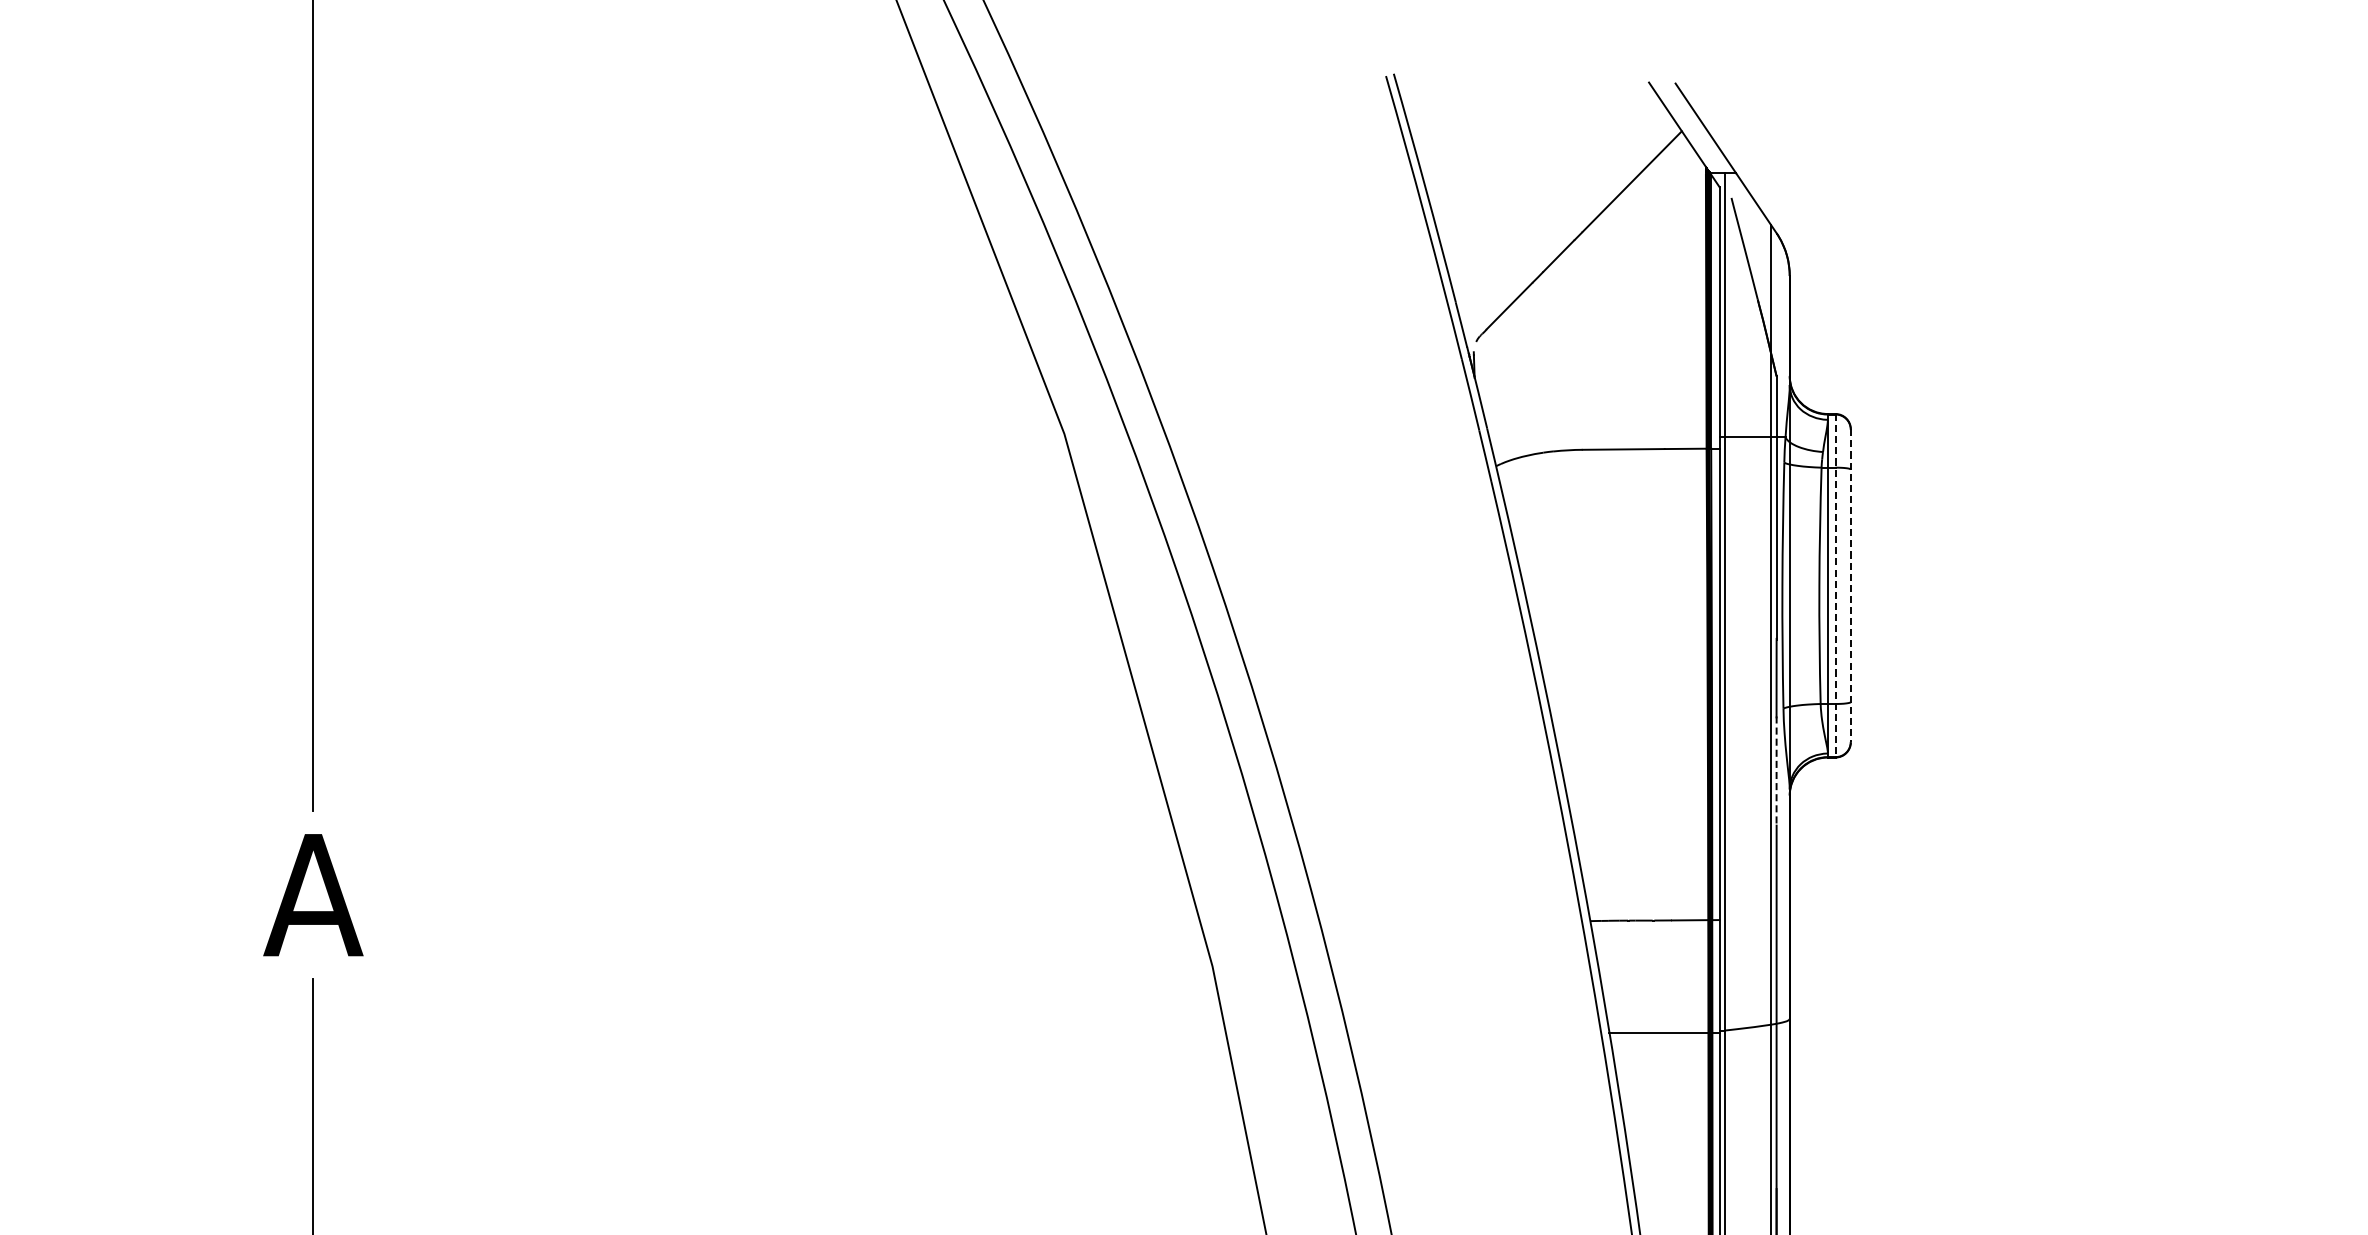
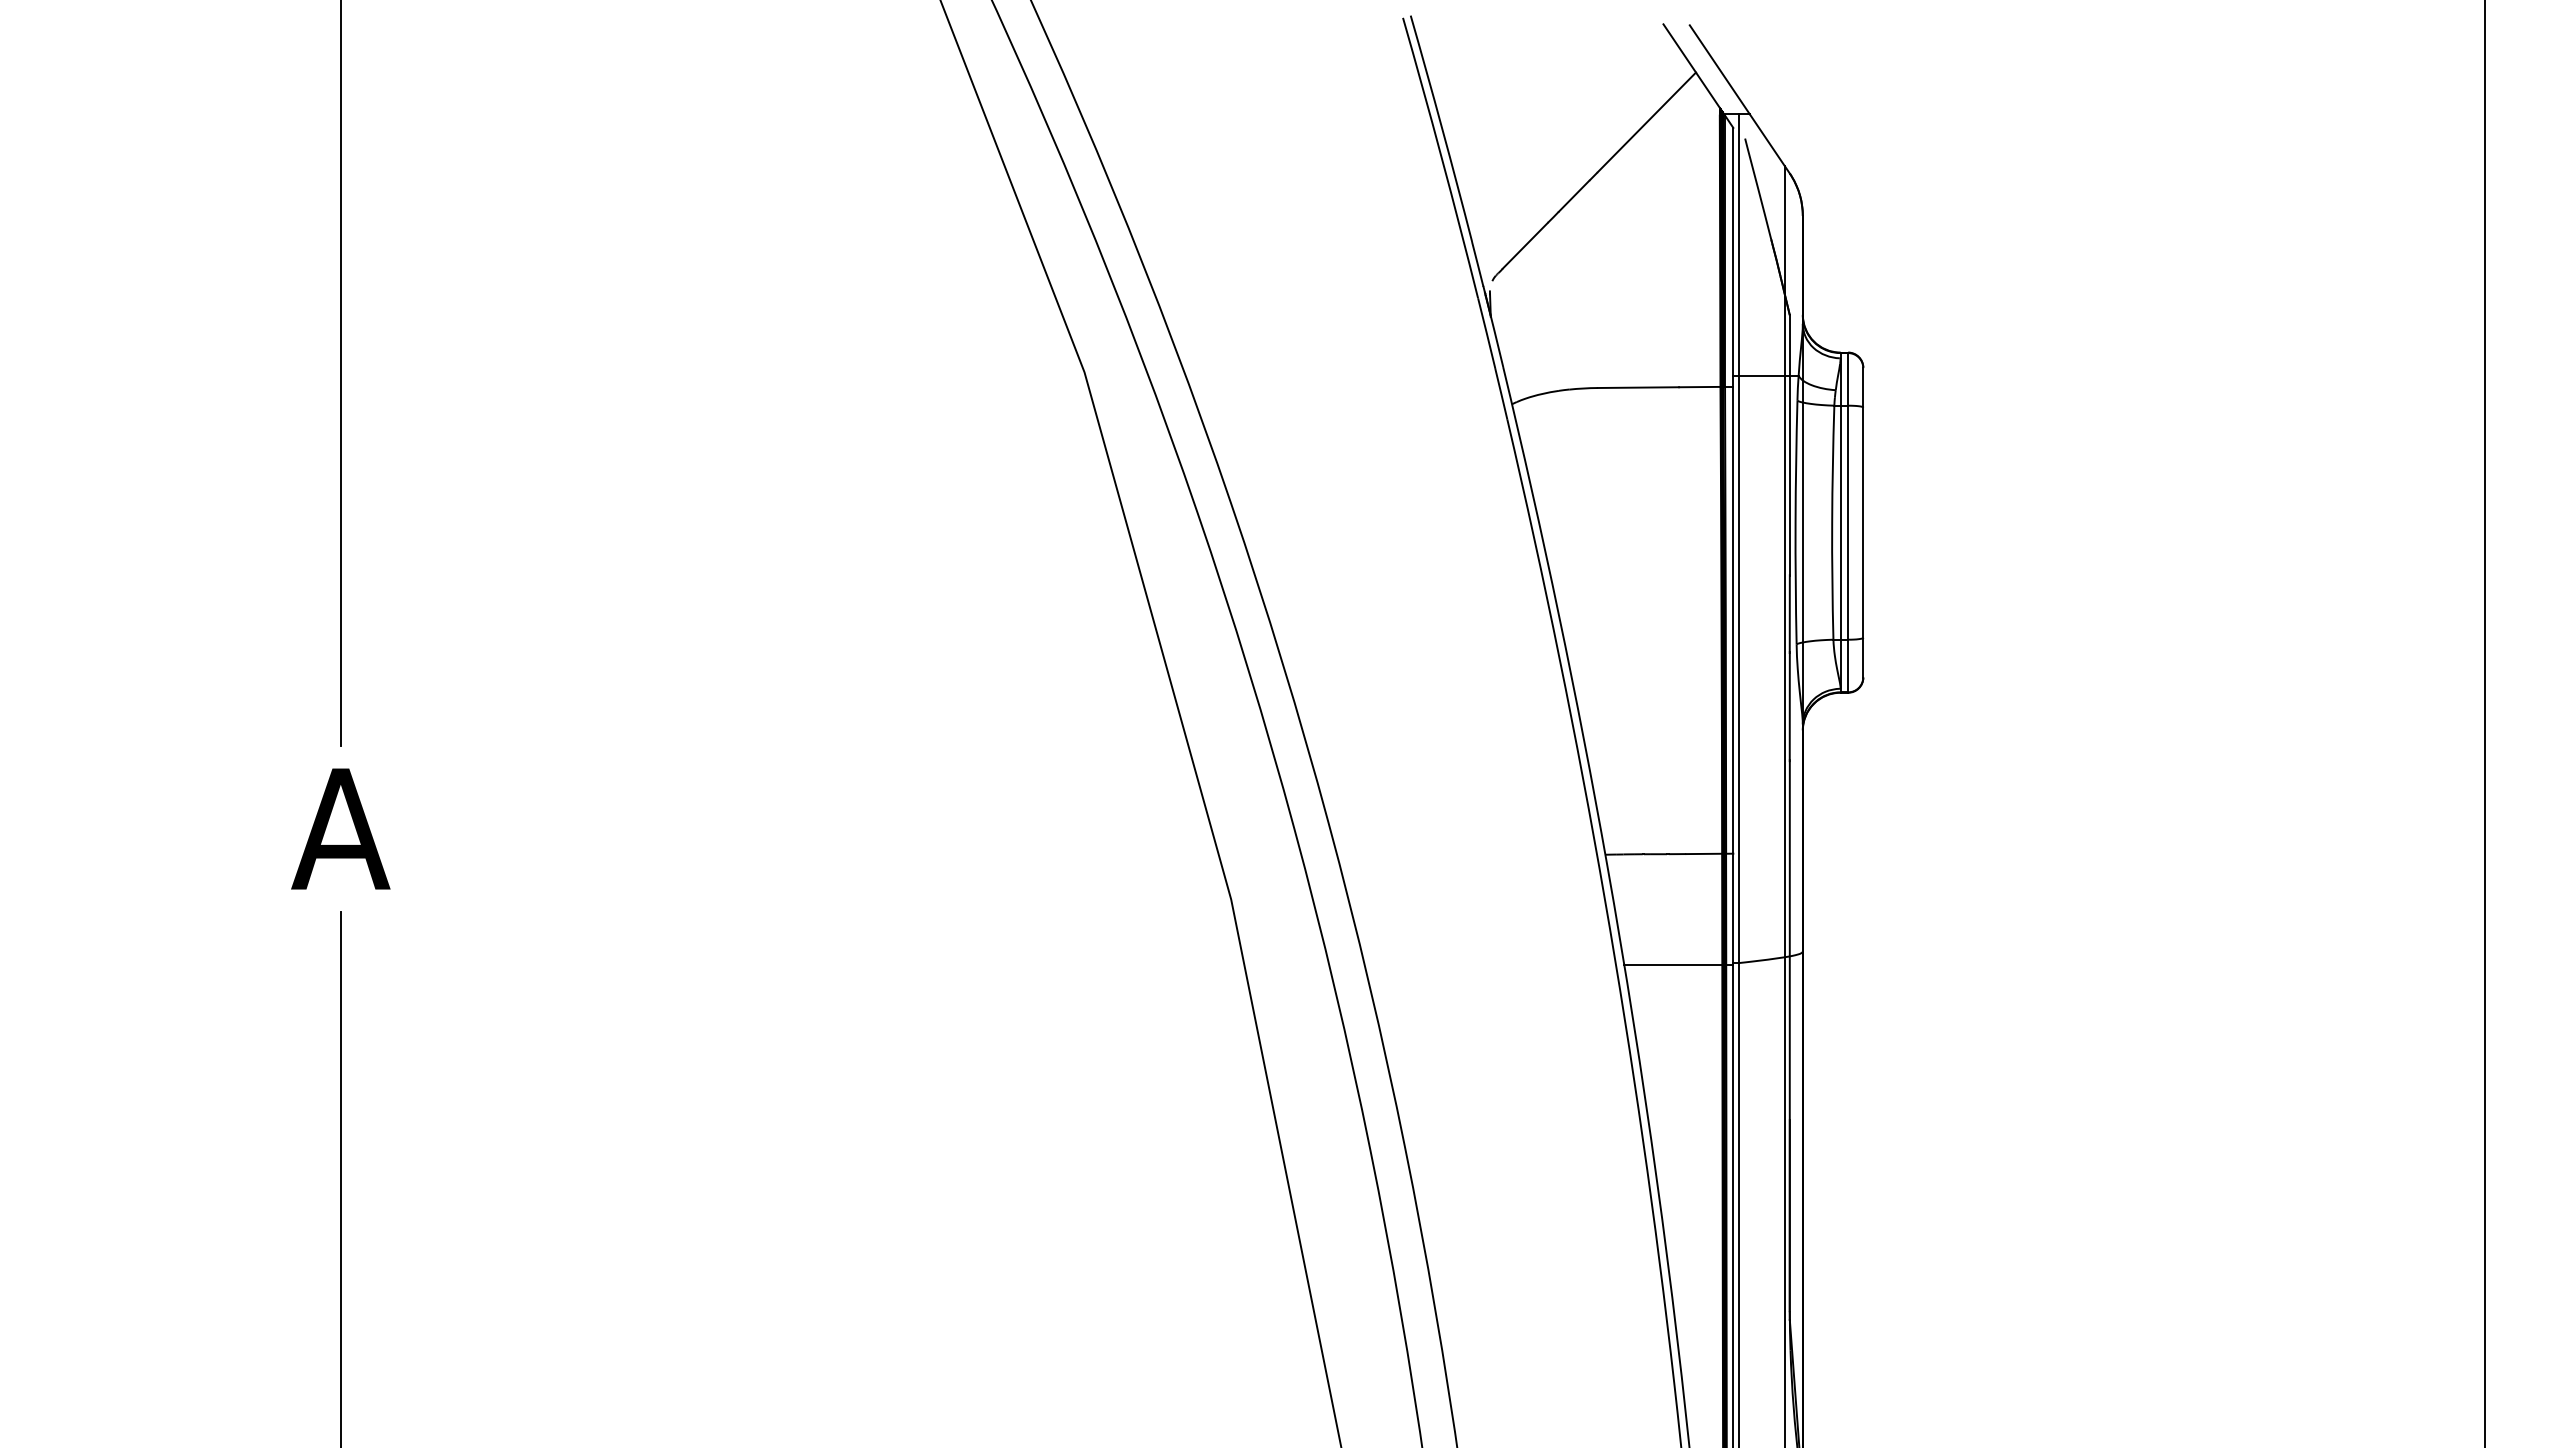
line: (1835, 586) -> (1848, 523), dashed -> solid
line: (1851, 586) -> (1863, 523), dashed -> solid
line: (1776, 771) -> (1789, 706), dashed -> solid

